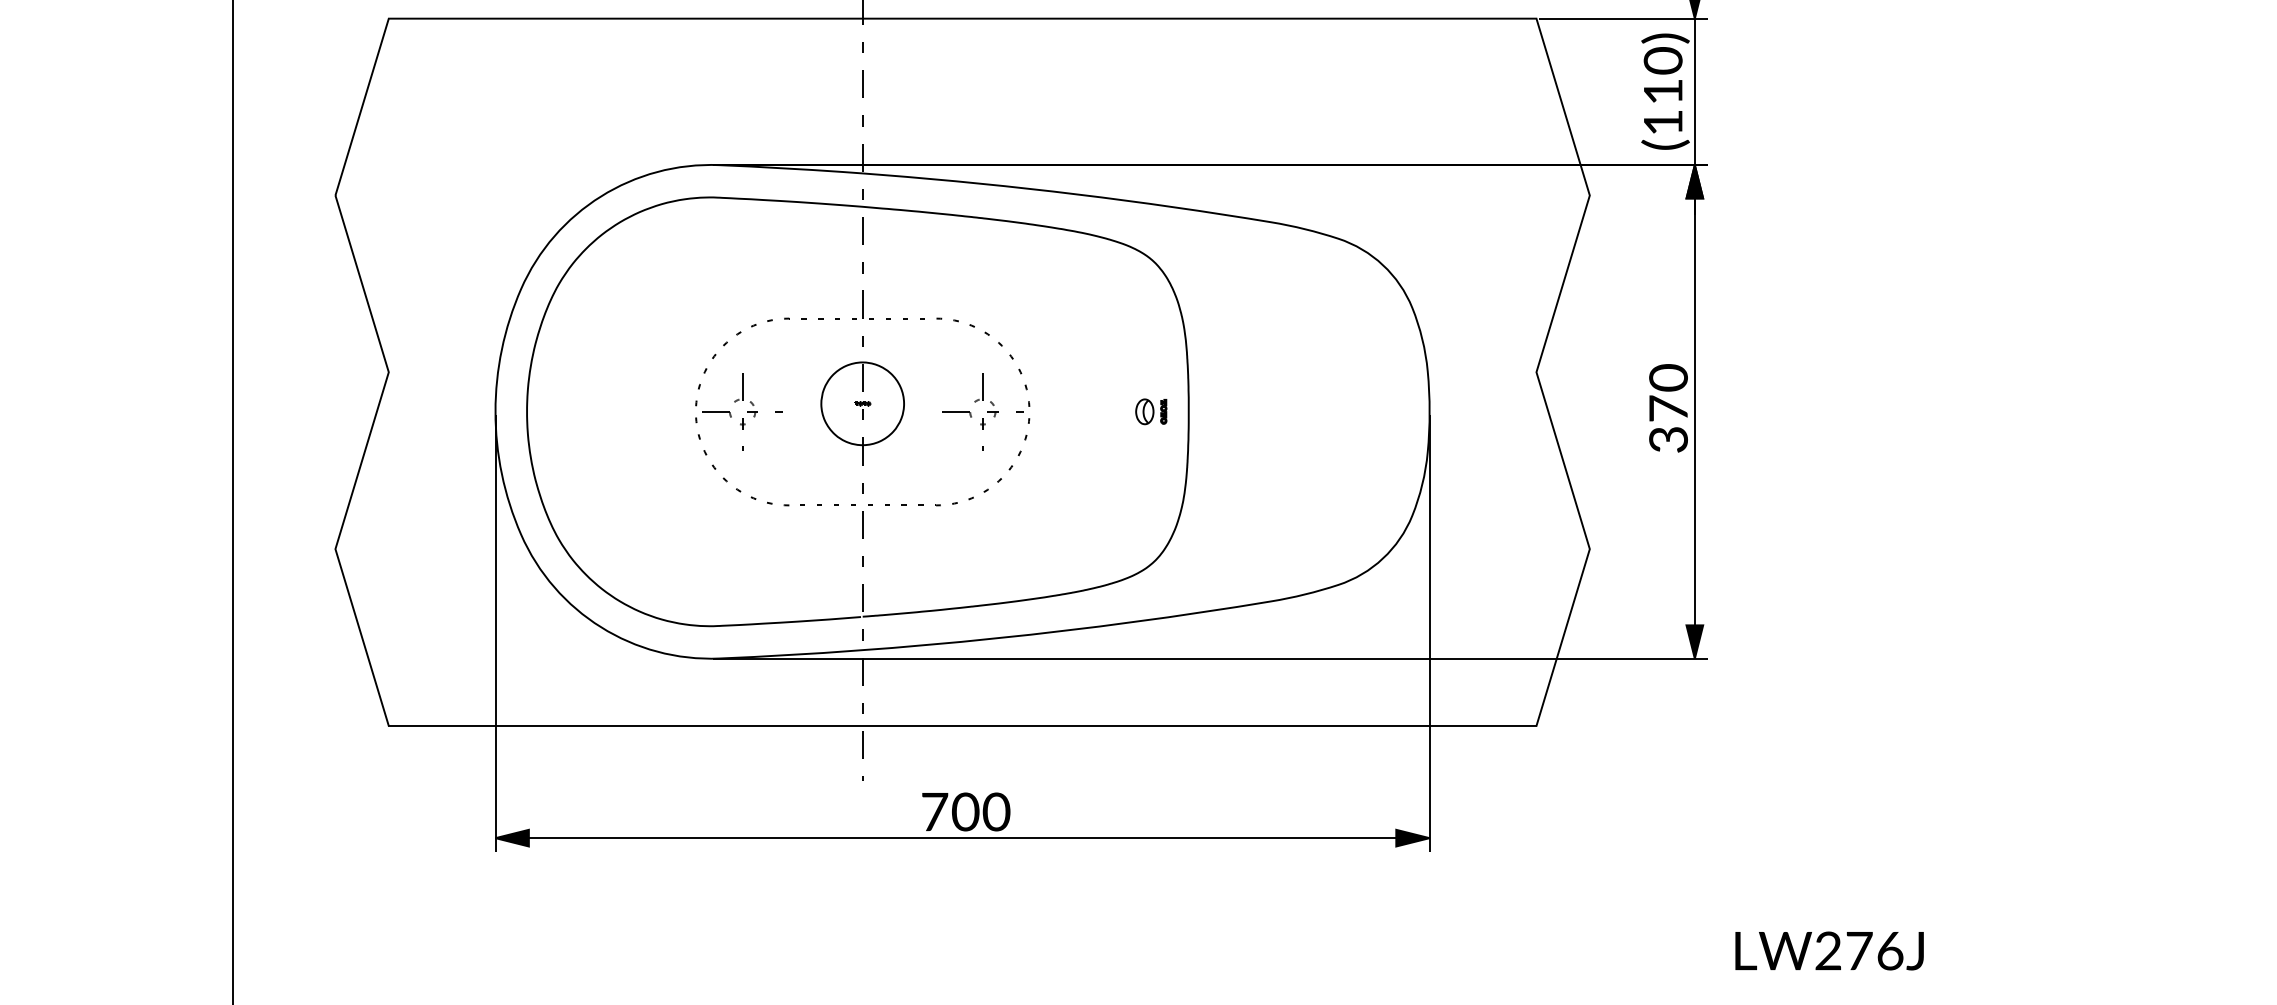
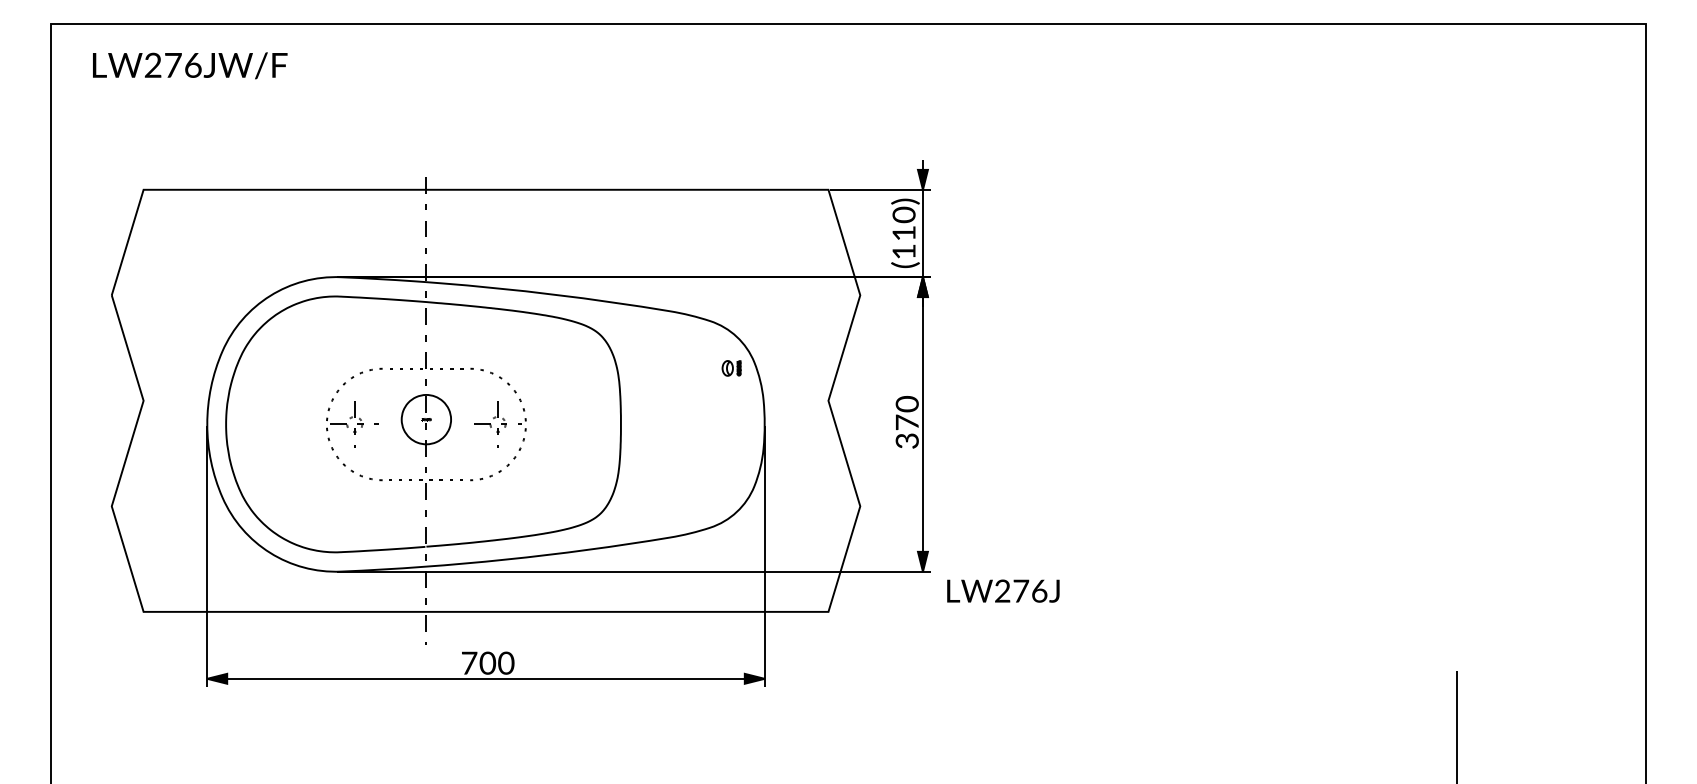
part: (1151, 411) -> (731, 368), moved
text: (1829, 949) -> (1003, 590), moved

